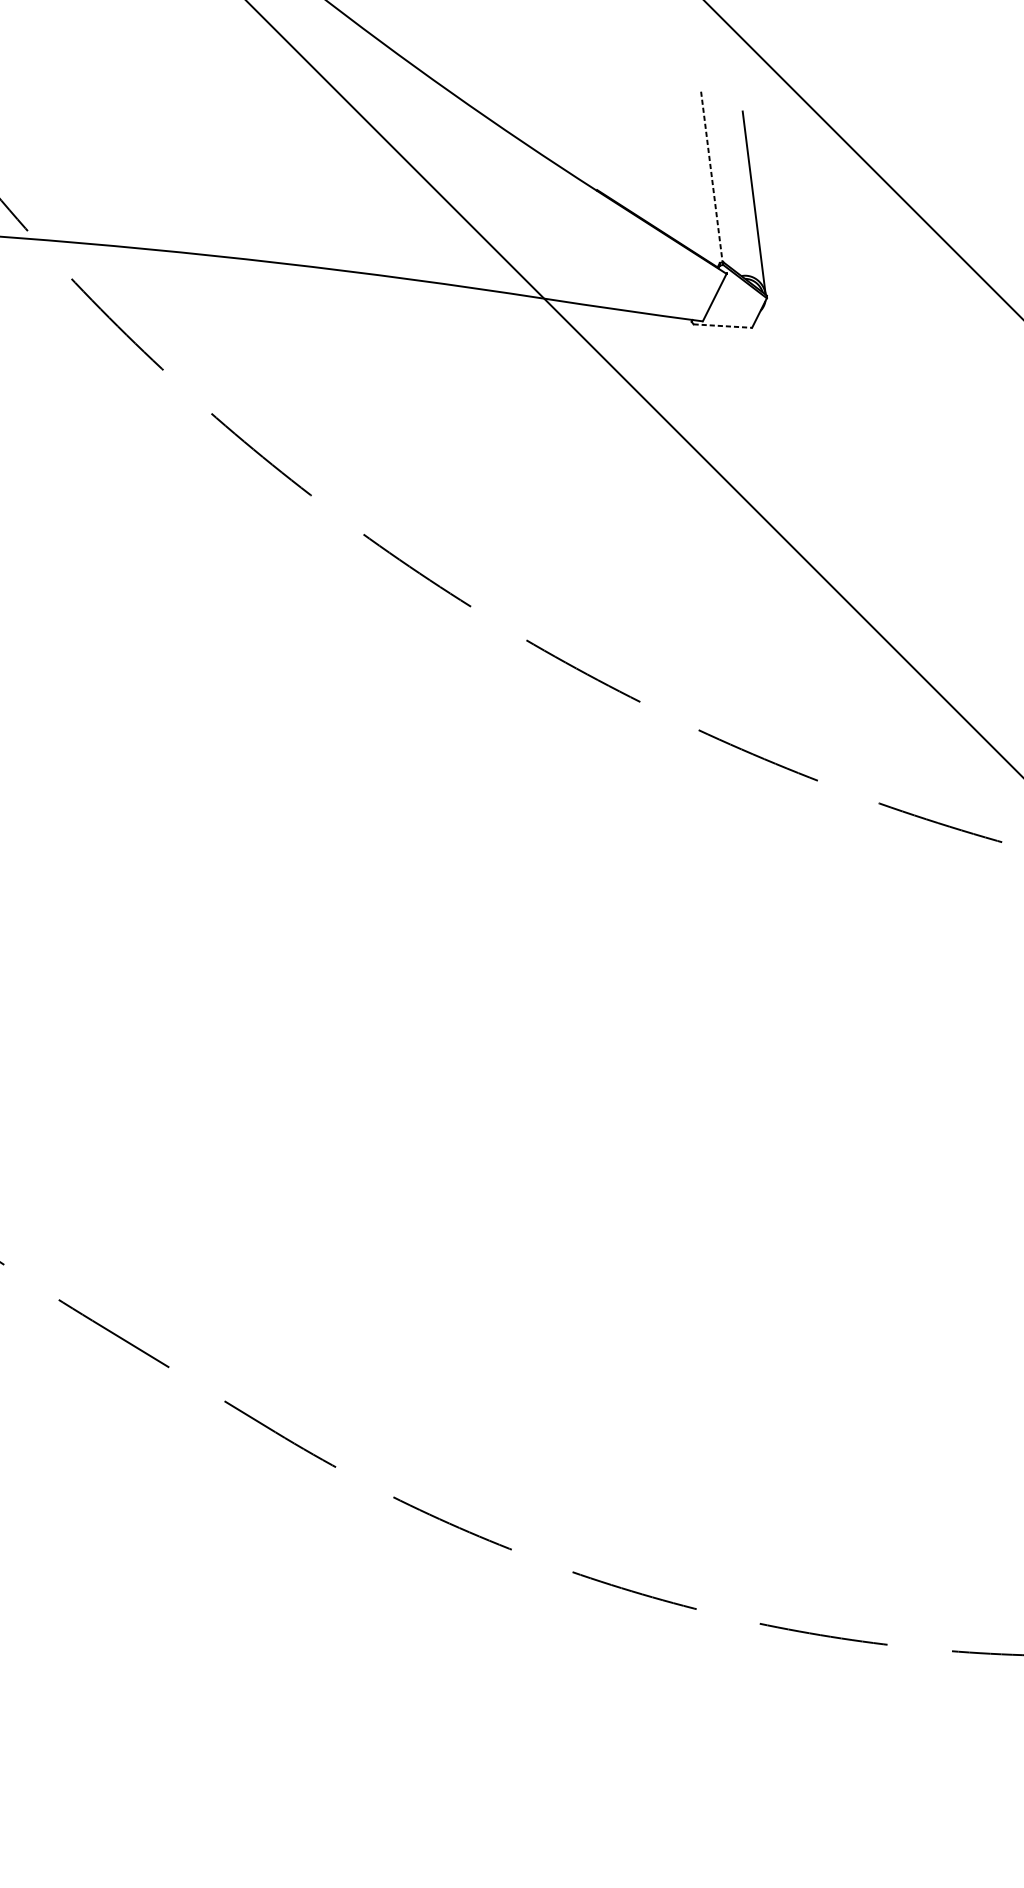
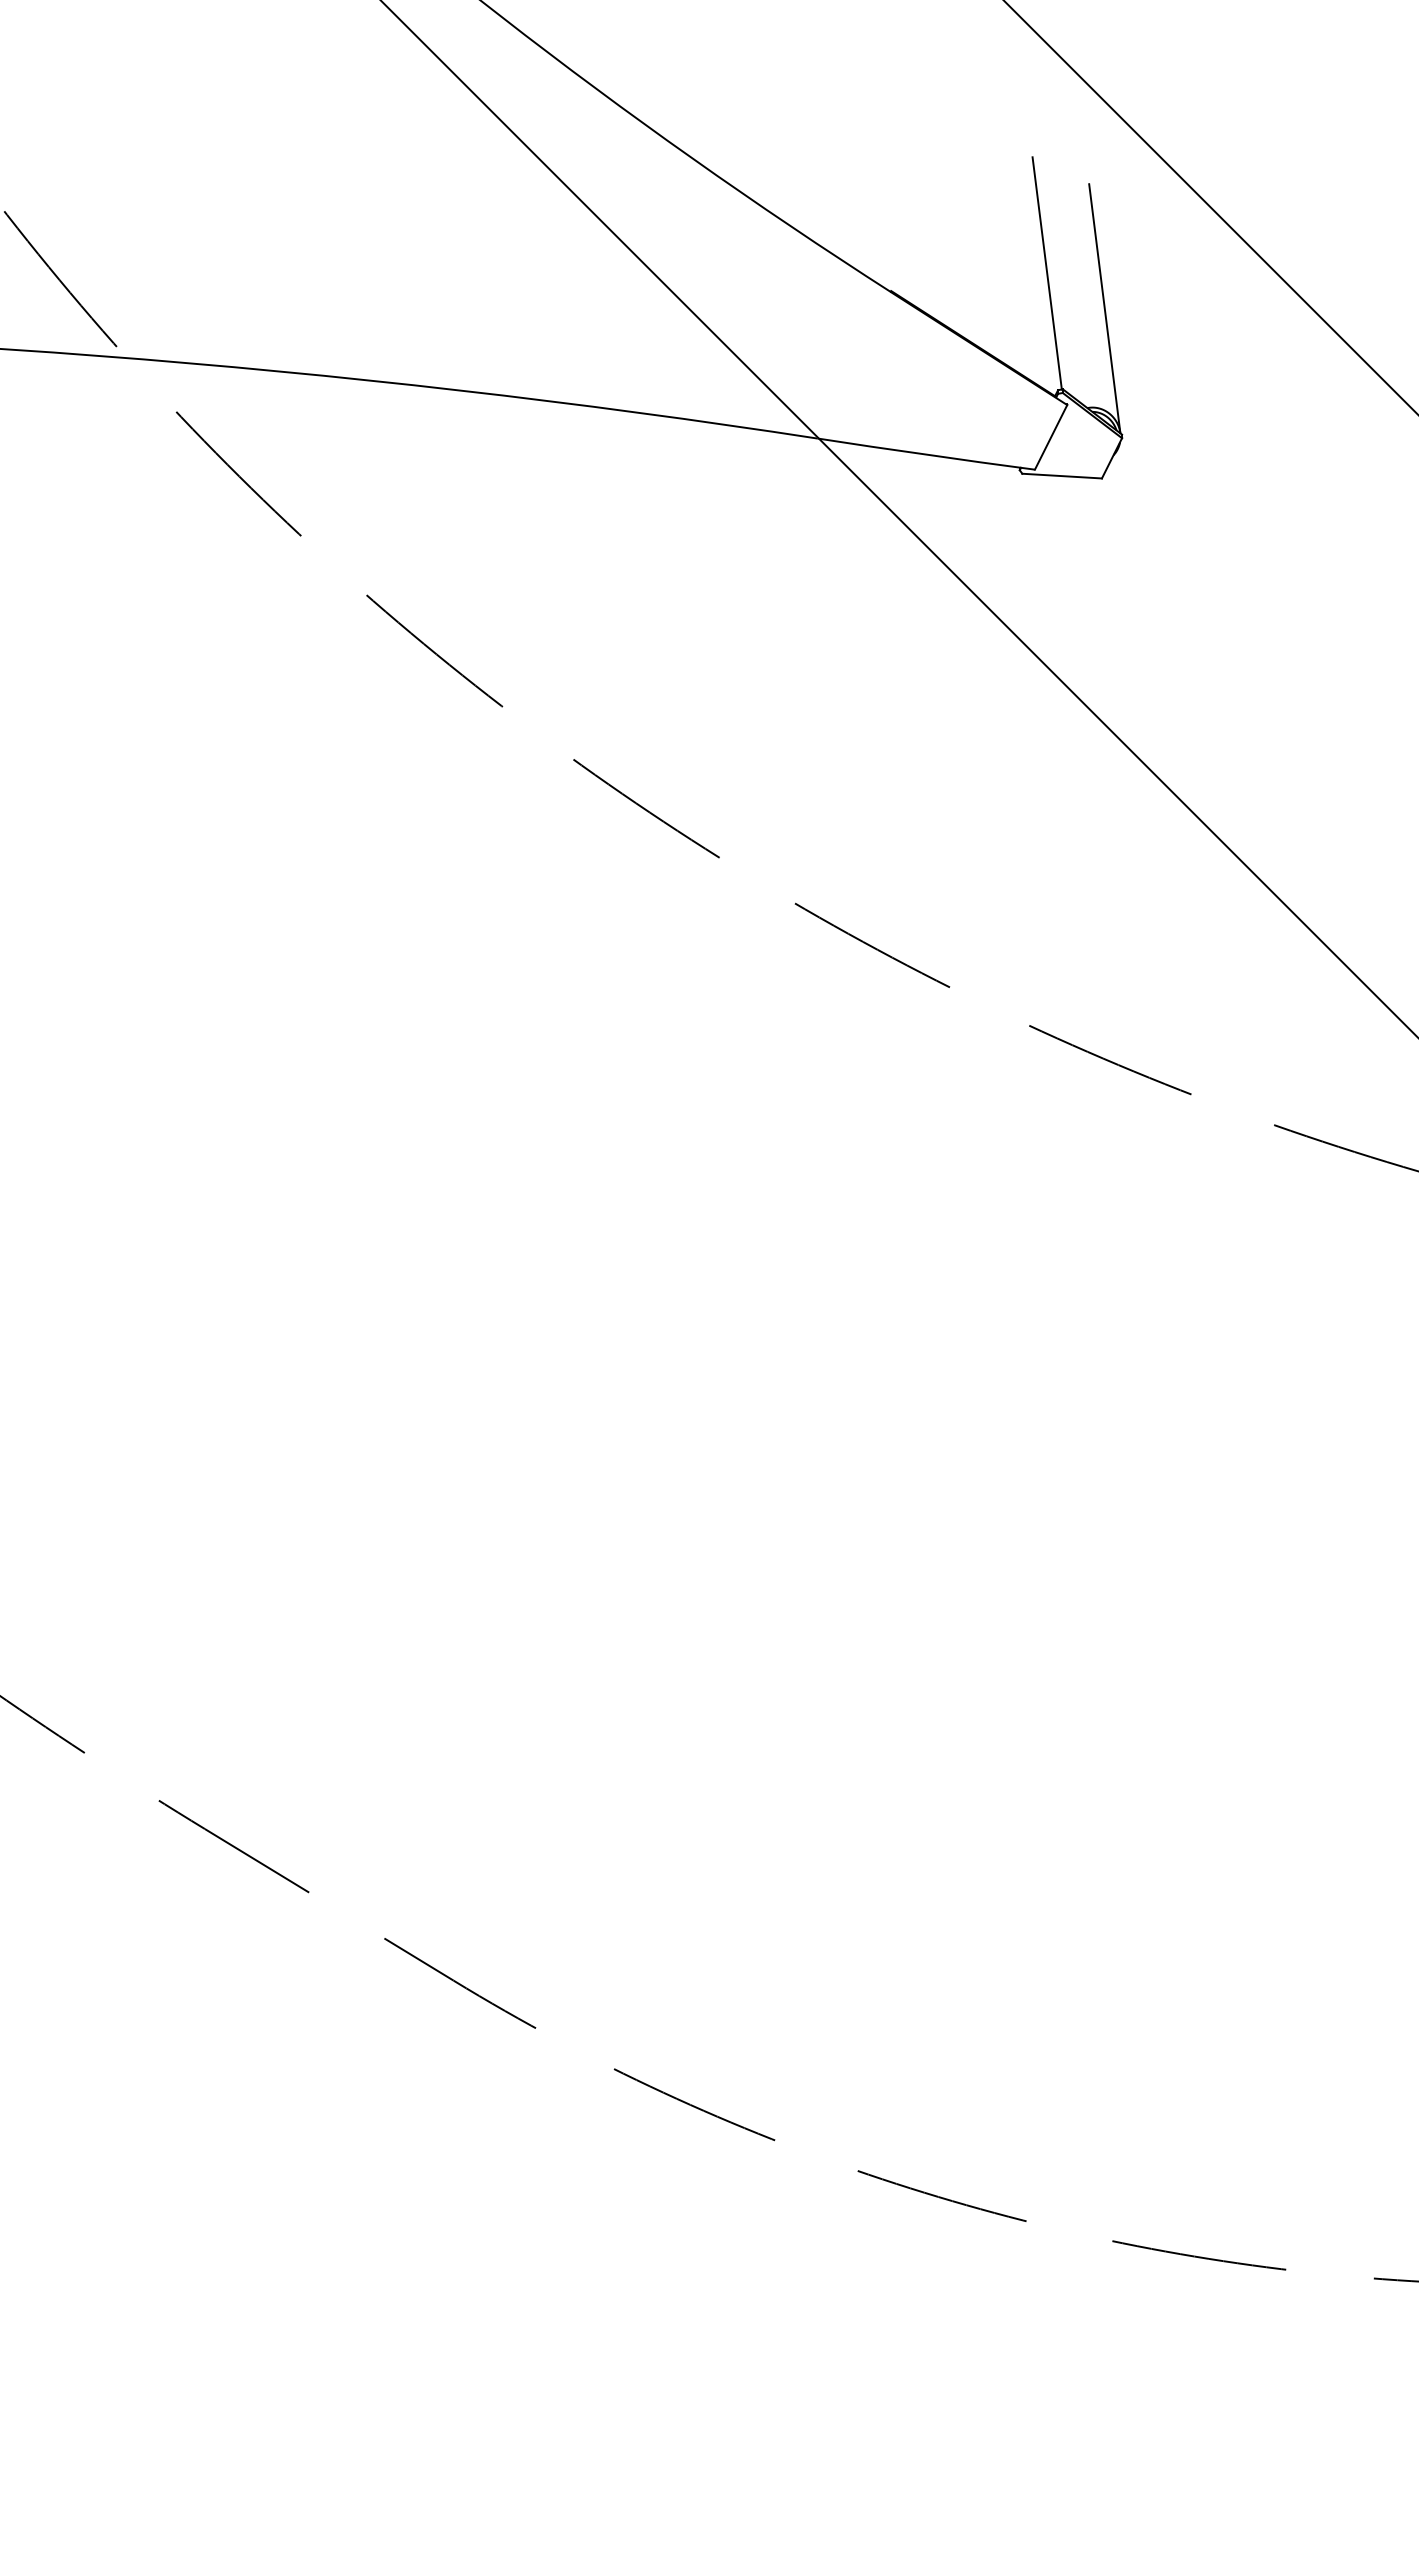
line: (712, 177) -> (1047, 273), dashed -> solid
line: (723, 326) -> (1062, 476), dashed -> solid

